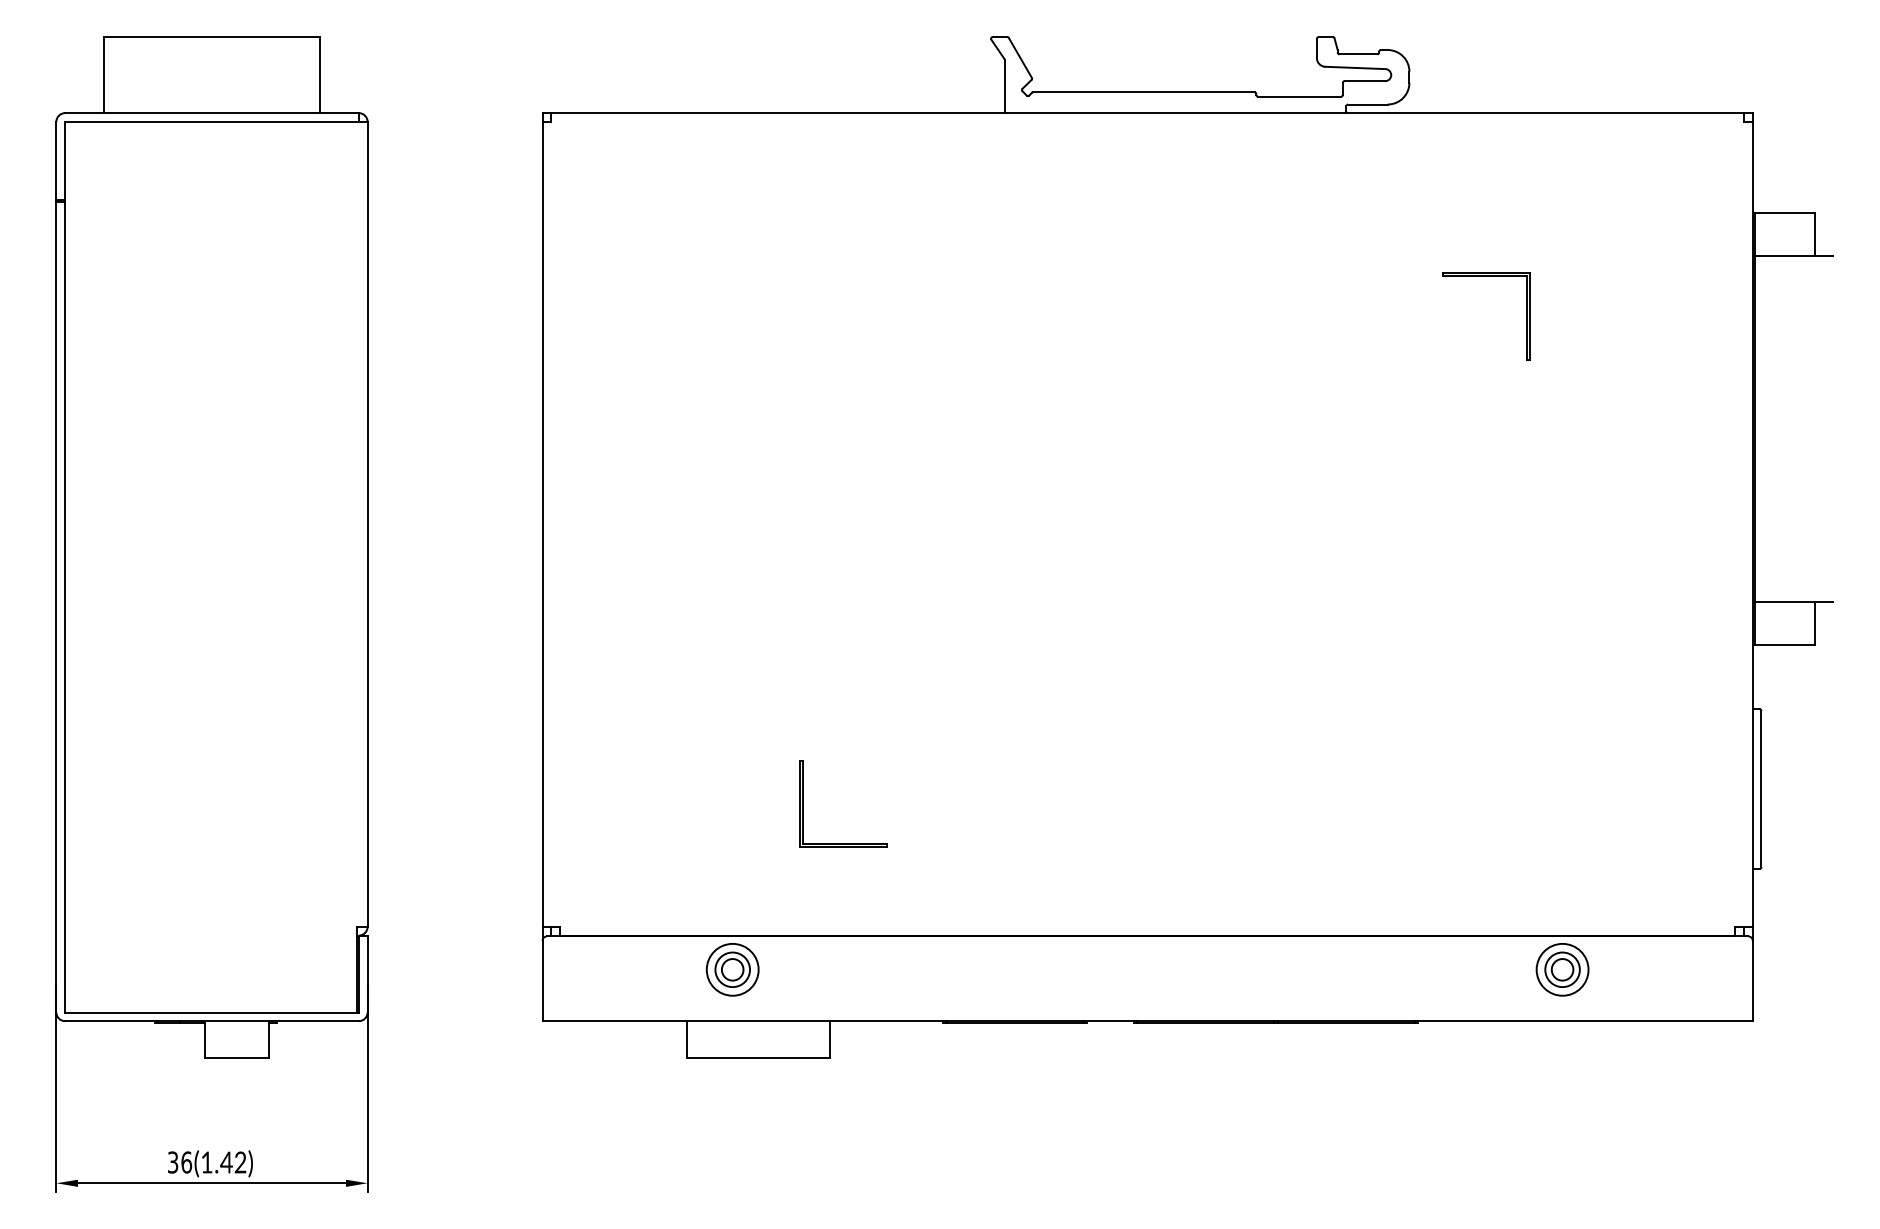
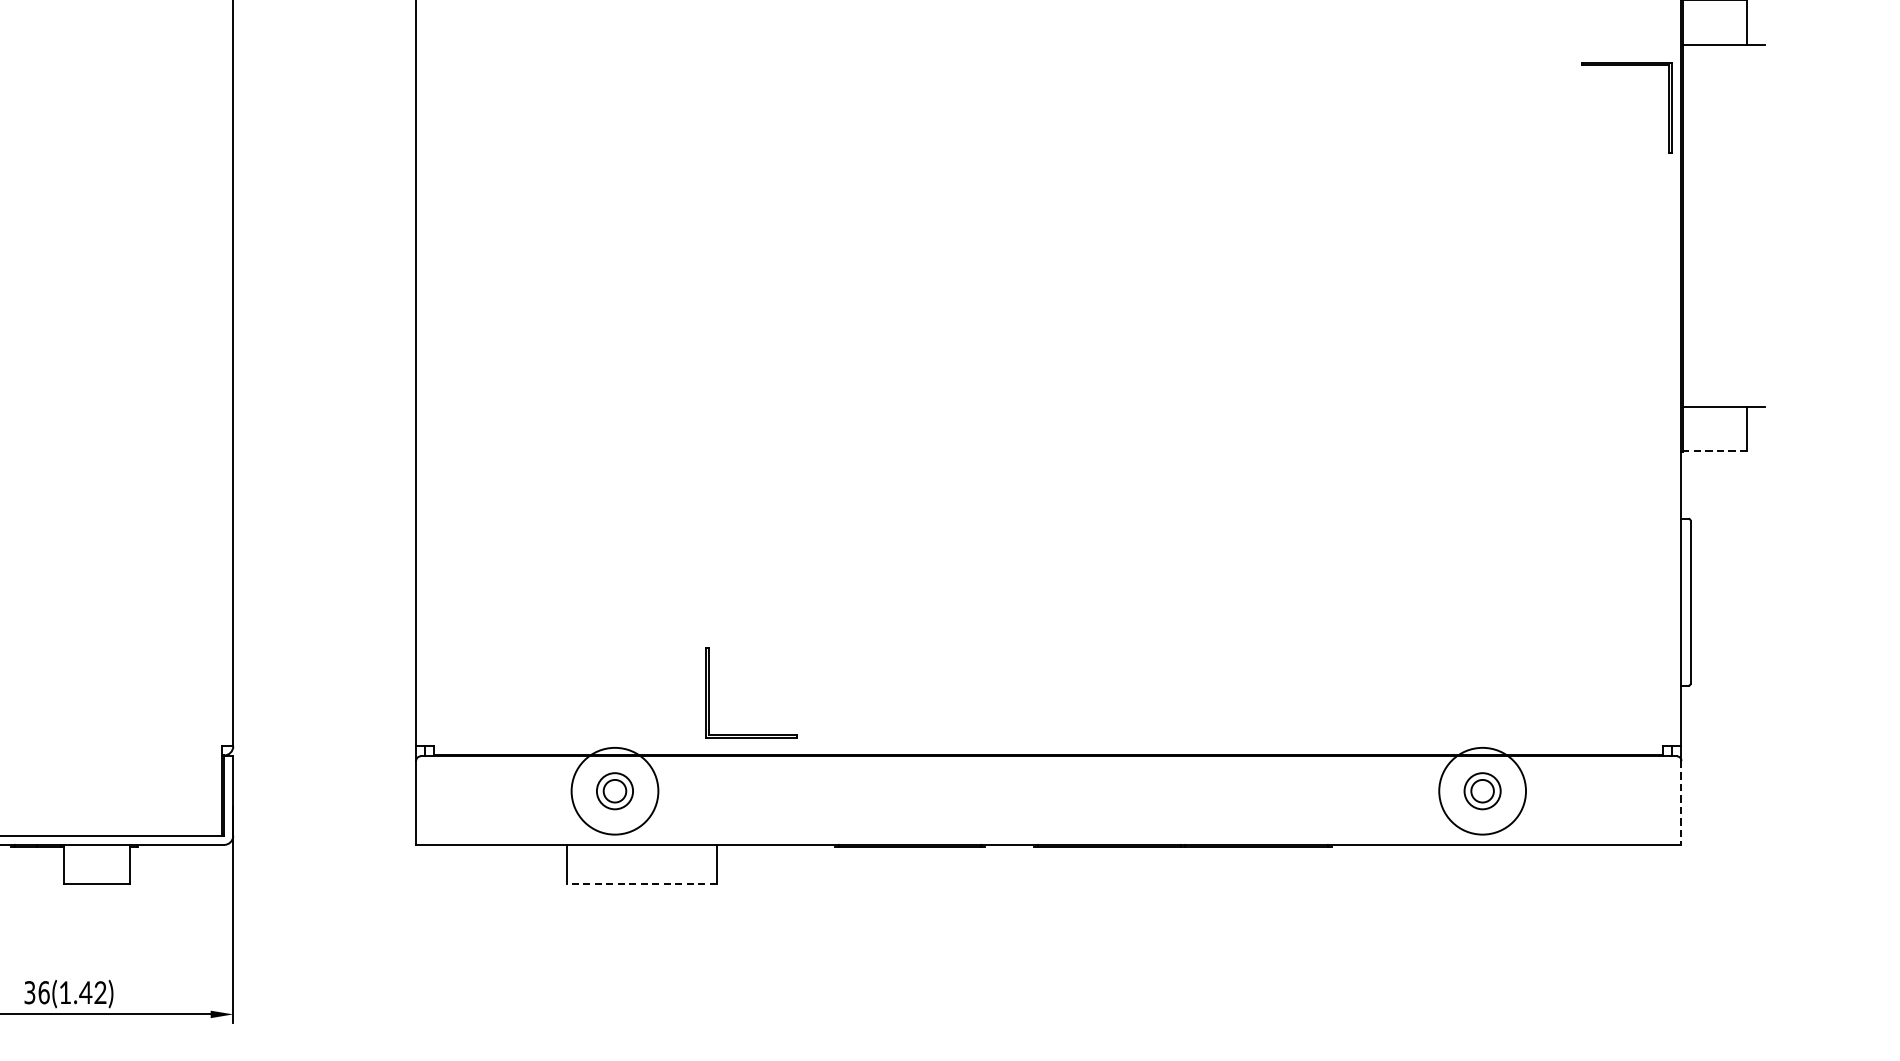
part: (1486, 276) -> (1626, 66), moved
line: (1784, 644) -> (1714, 451), solid -> dashed
part: (803, 803) -> (709, 692), moved
circle: (732, 969) -> (614, 790), size x1.6
circle: (1562, 969) -> (1482, 790), size x1.6
line: (1752, 981) -> (1681, 803), solid -> dashed
line: (758, 1058) -> (641, 883), solid -> dashed

